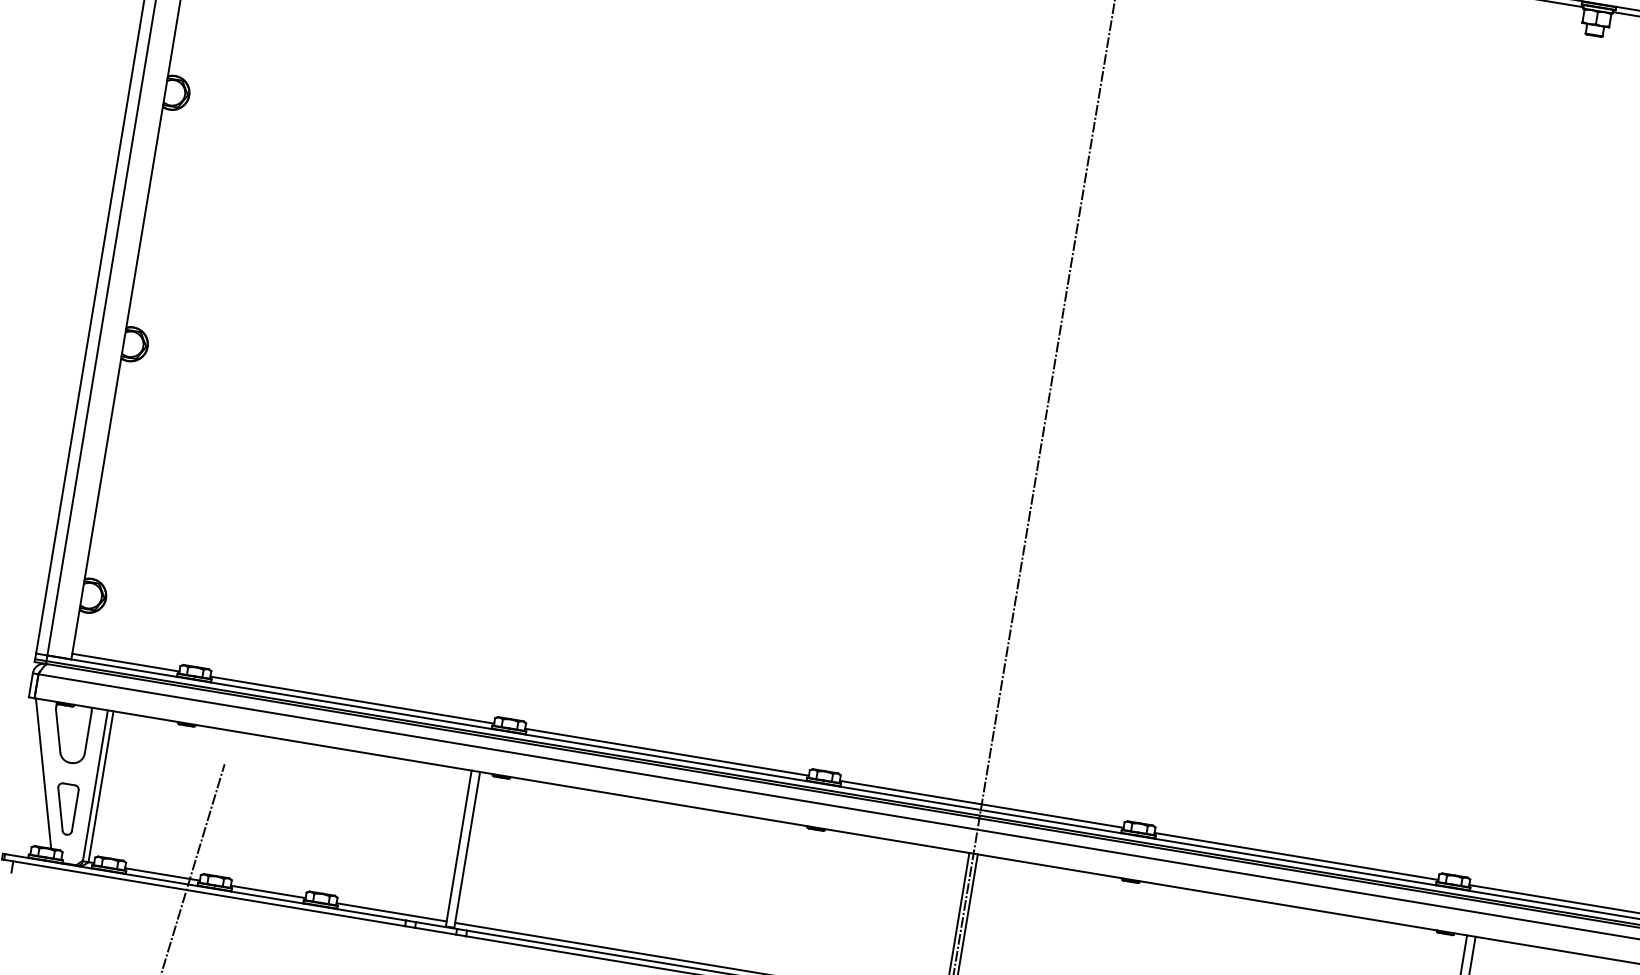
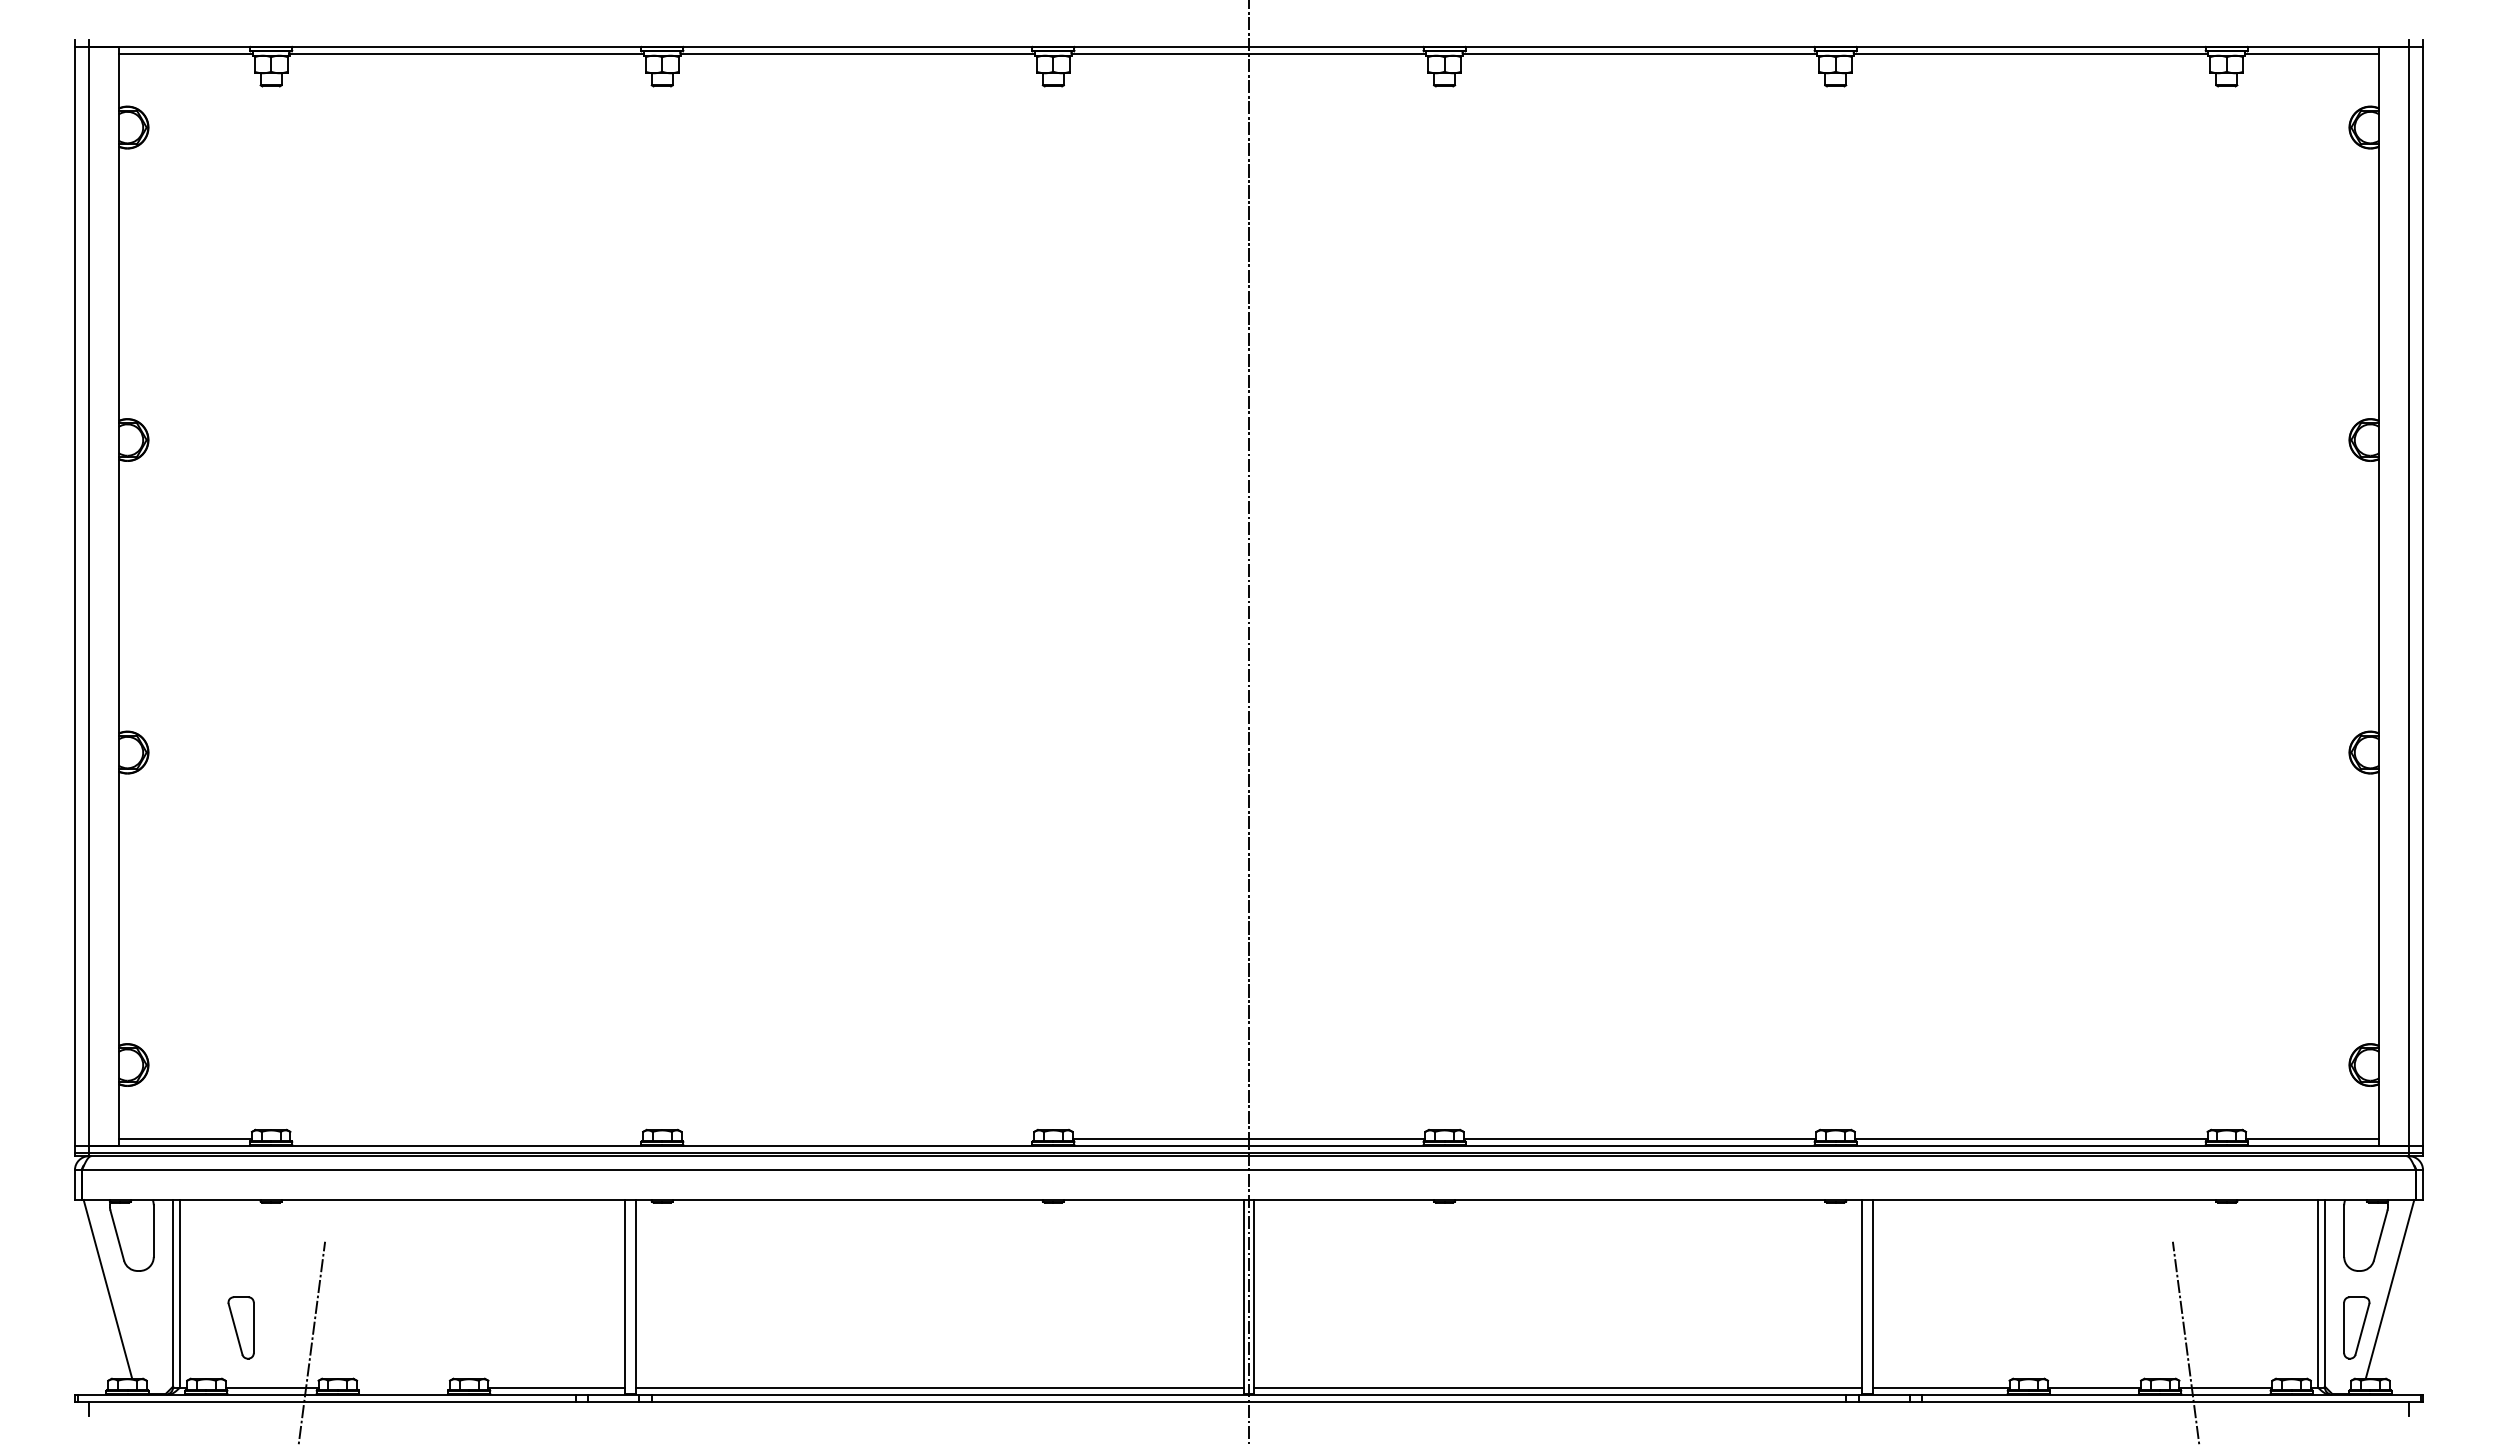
line: (352, 699) -> (466, 1138), removed
line: (666, 752) -> (857, 1138), removed
part: (64, 808) -> (240, 1327), moved
line: (268, 891) -> (403, 1387), removed

